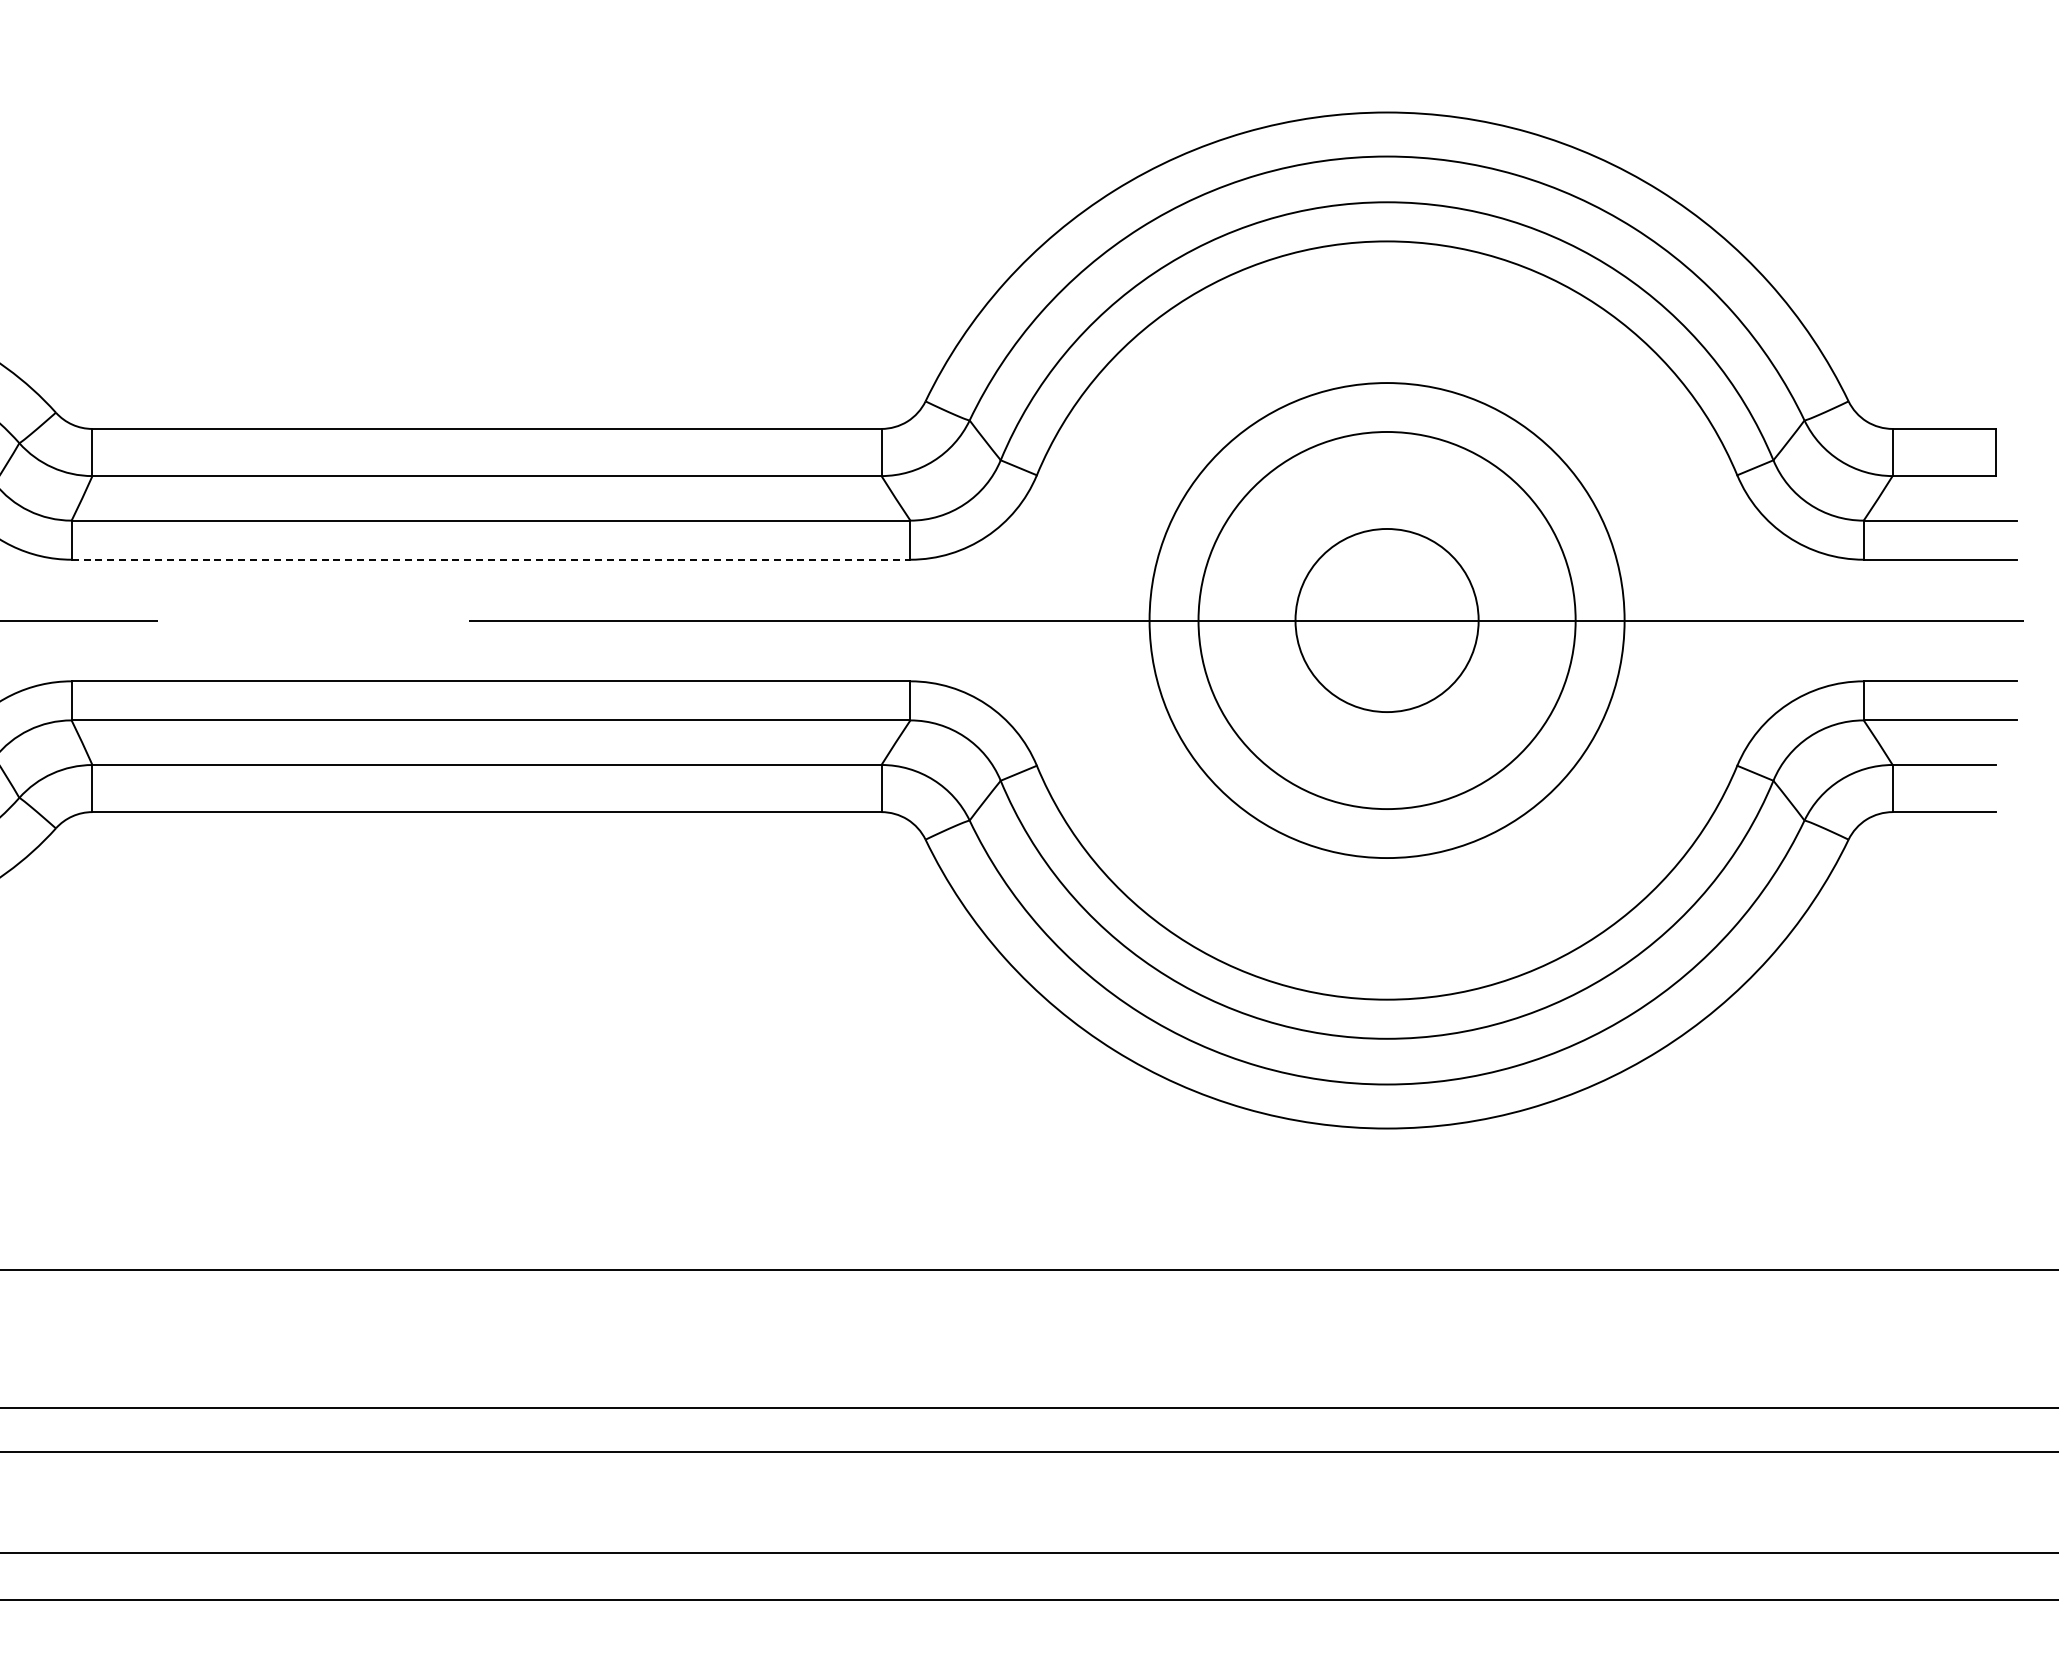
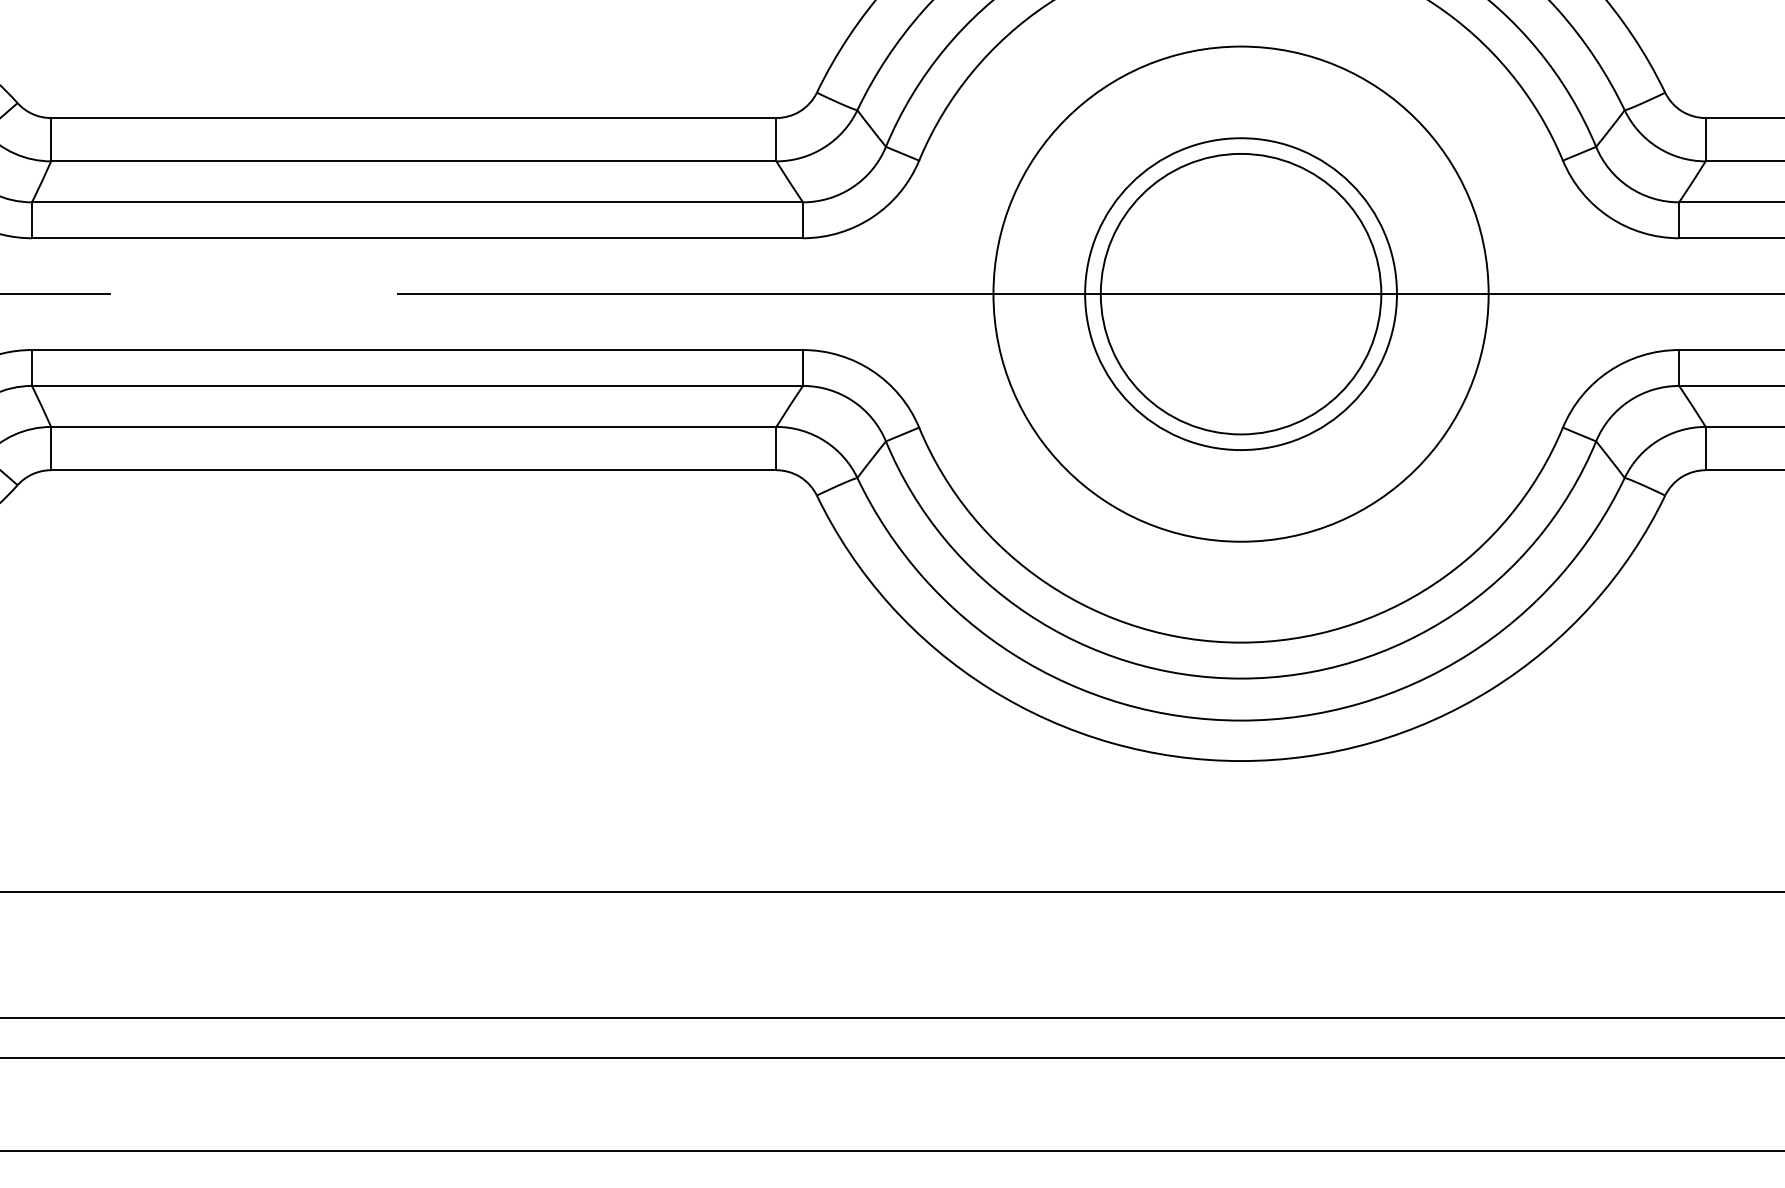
line: (491, 559) -> (417, 238), dashed -> solid
circle: (1386, 620) -> (1240, 294), size x0.71
circle: (1386, 620) -> (1240, 294), size x1.43
circle: (1386, 620) -> (1240, 294), size x1.67

